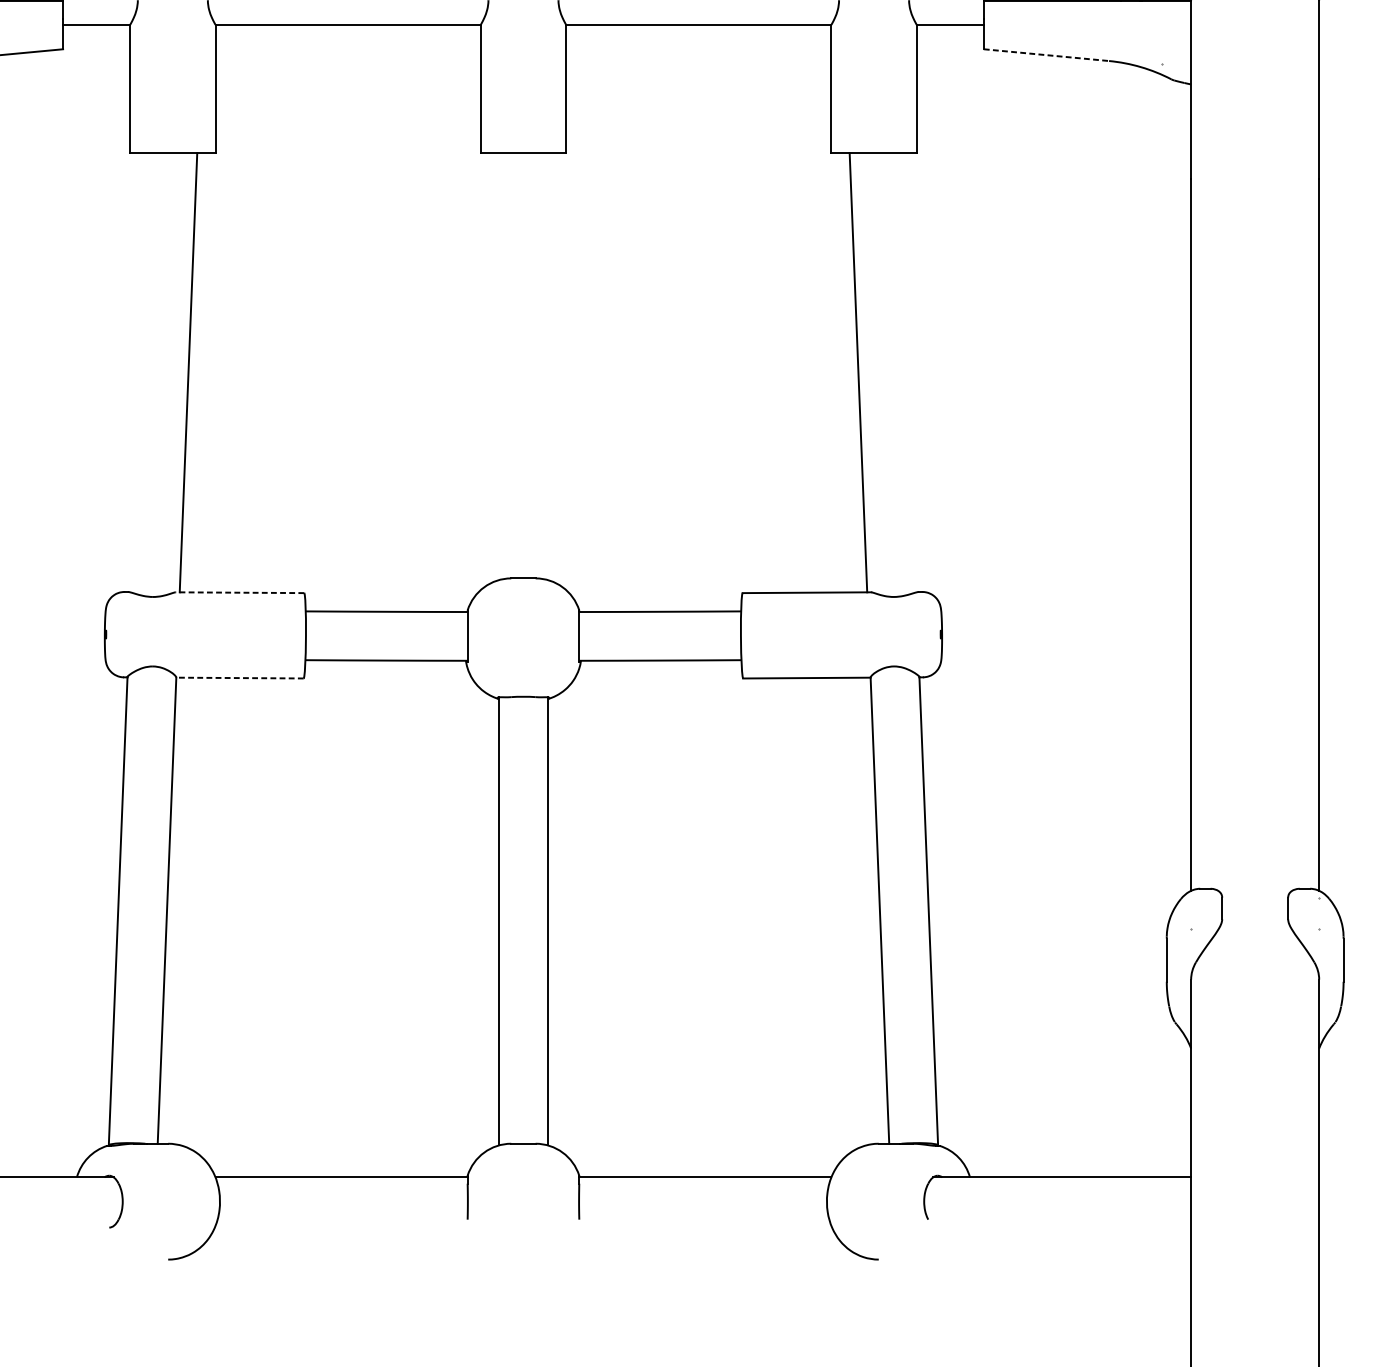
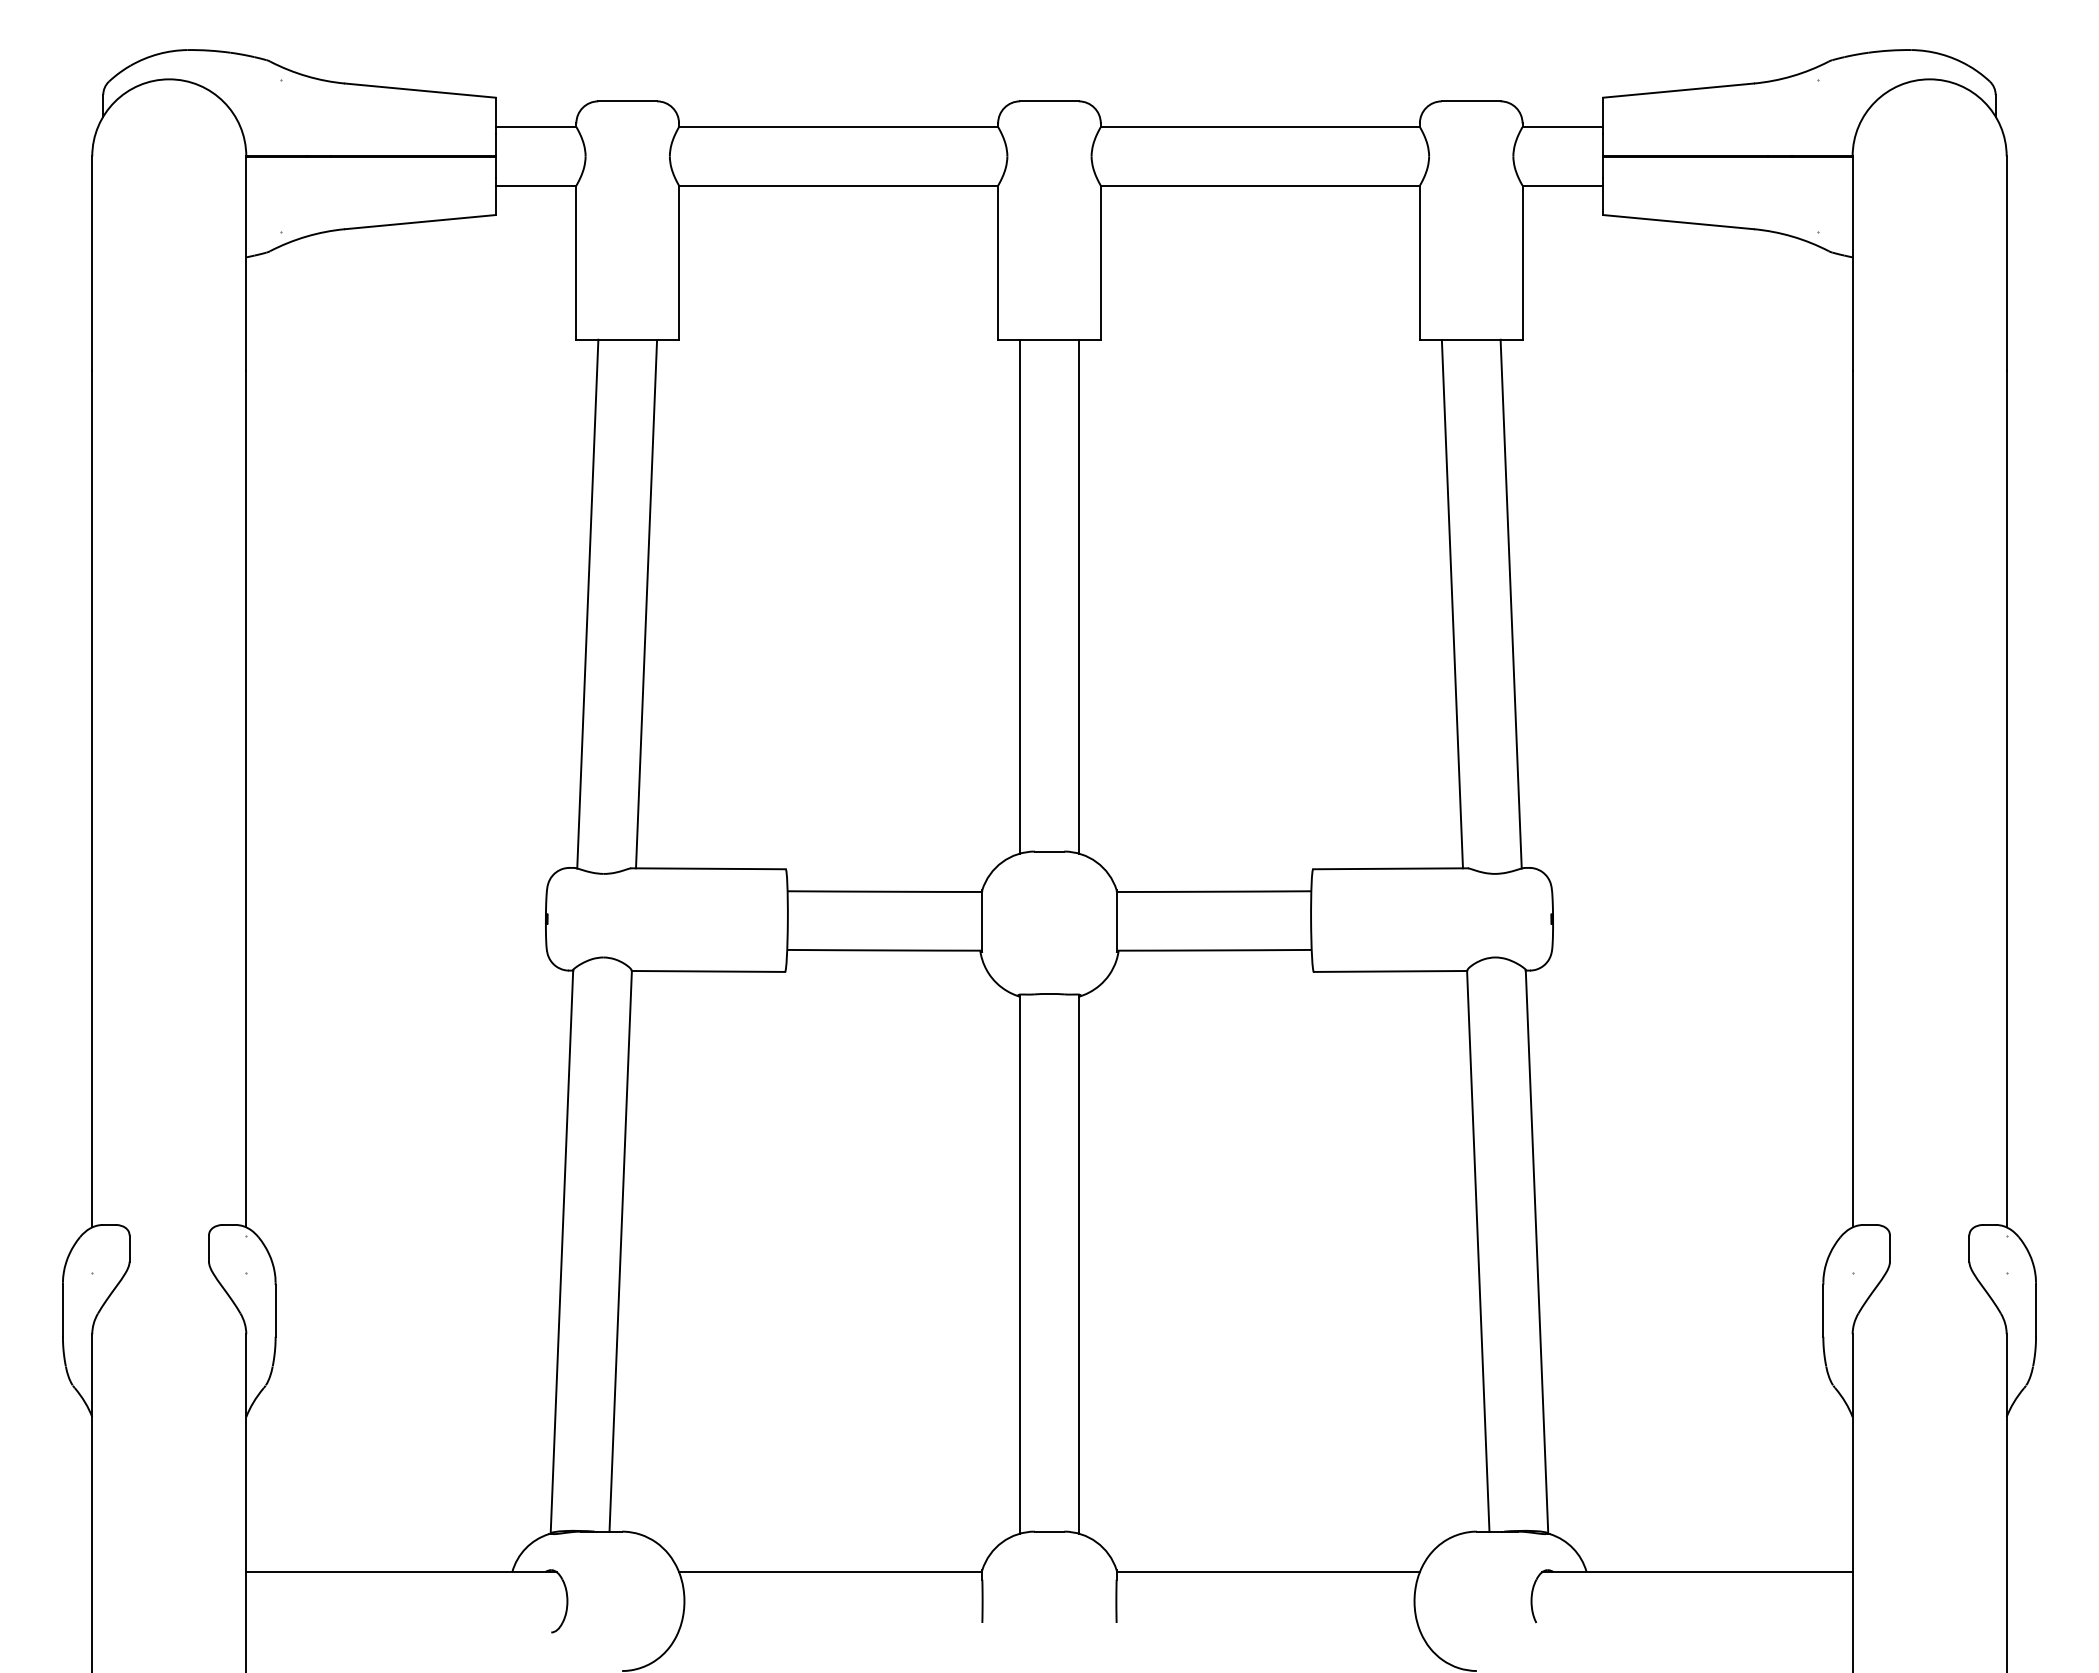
line: (1046, 55) -> (1678, 222), dashed -> solid
line: (499, 366) -> (1020, 596), added
line: (547, 366) -> (1078, 596), added
line: (139, 372) -> (587, 603), added
line: (906, 372) -> (1510, 603), added
line: (239, 592) -> (707, 868), dashed -> solid
line: (240, 678) -> (708, 971), dashed -> solid

